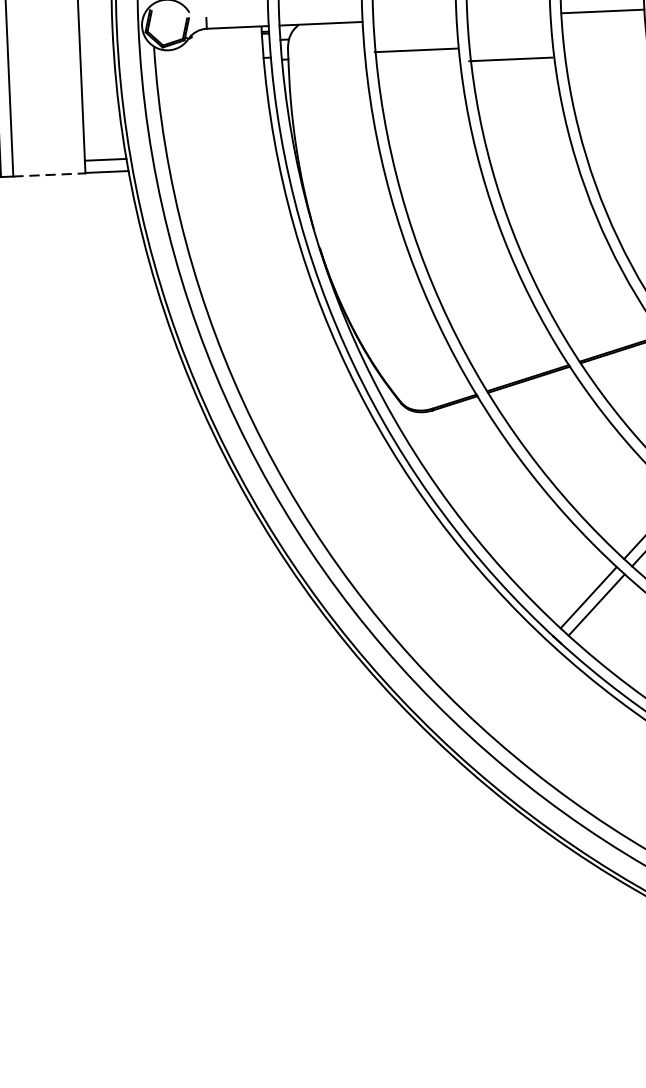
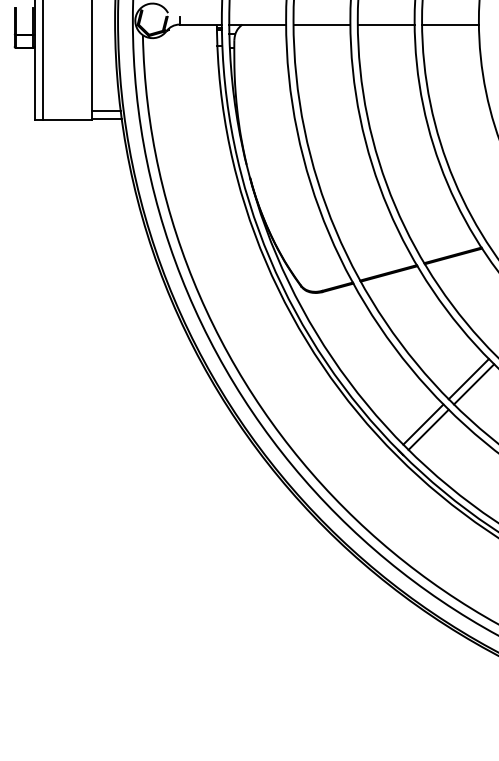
line: (415, 50) -> (321, 24), moved
line: (509, 59) -> (385, 24), moved
line: (49, 174) -> (67, 119), dashed -> solid

